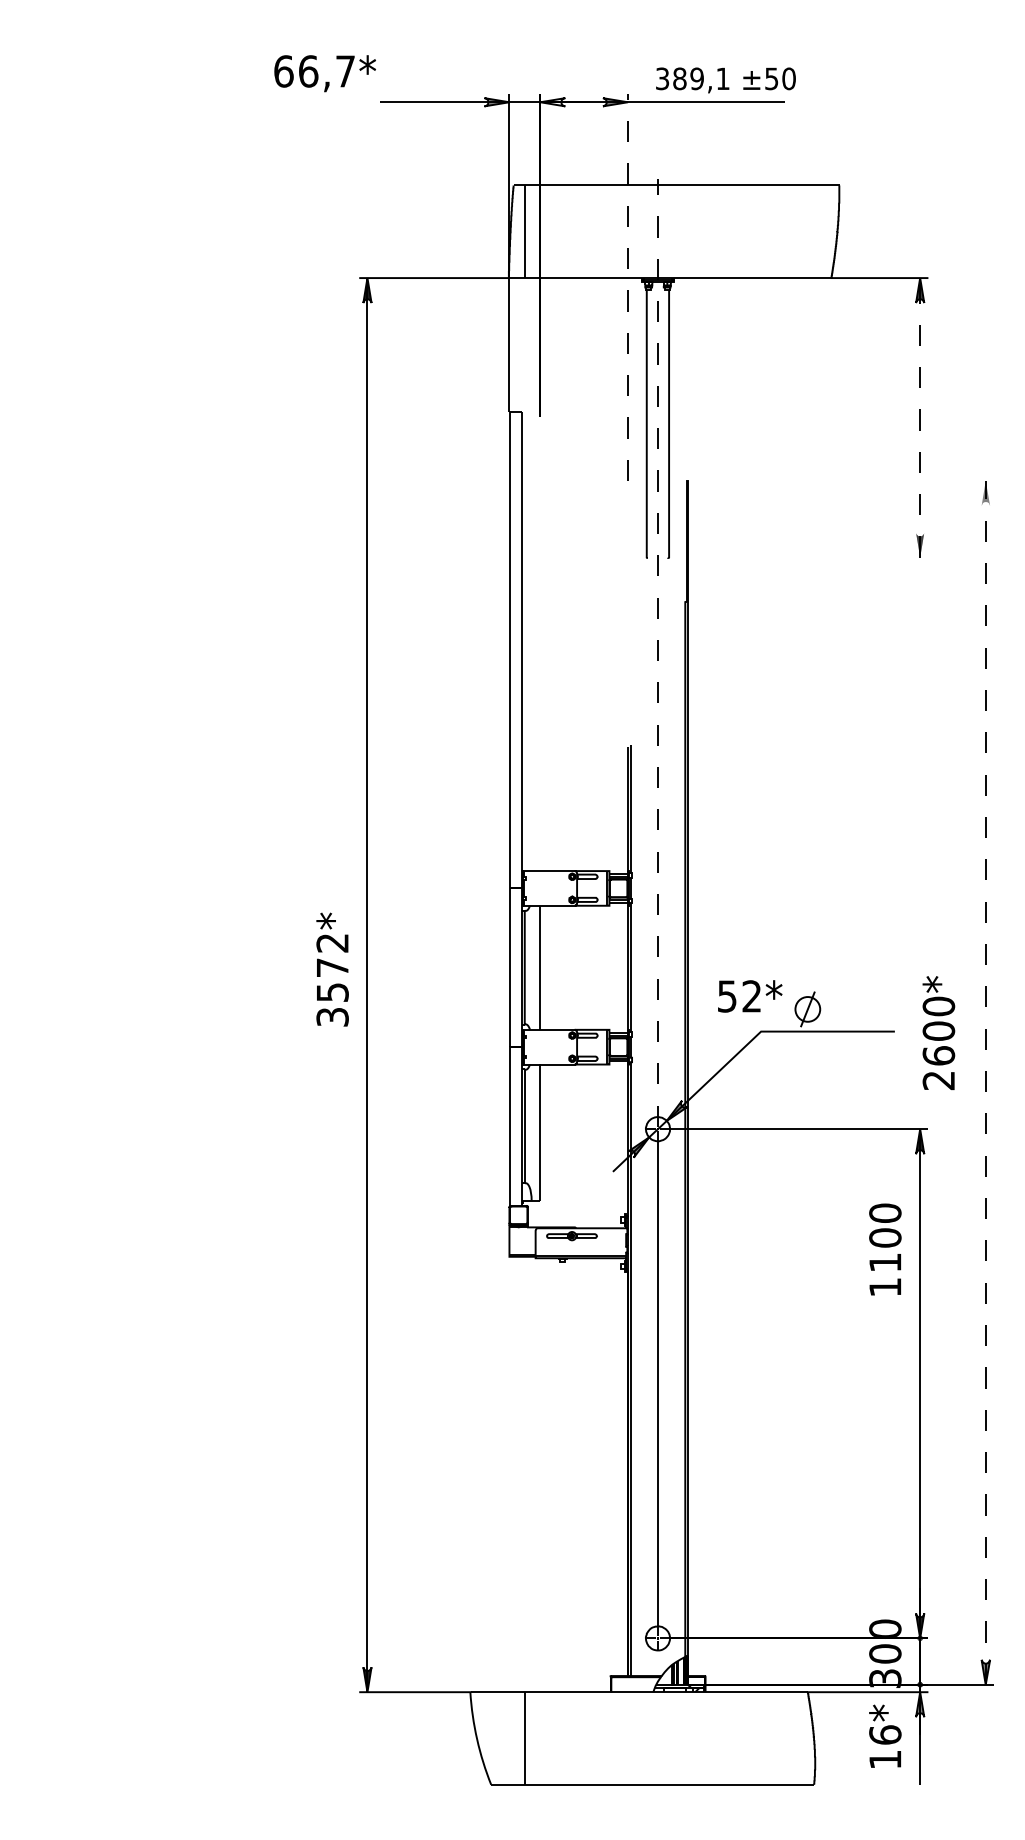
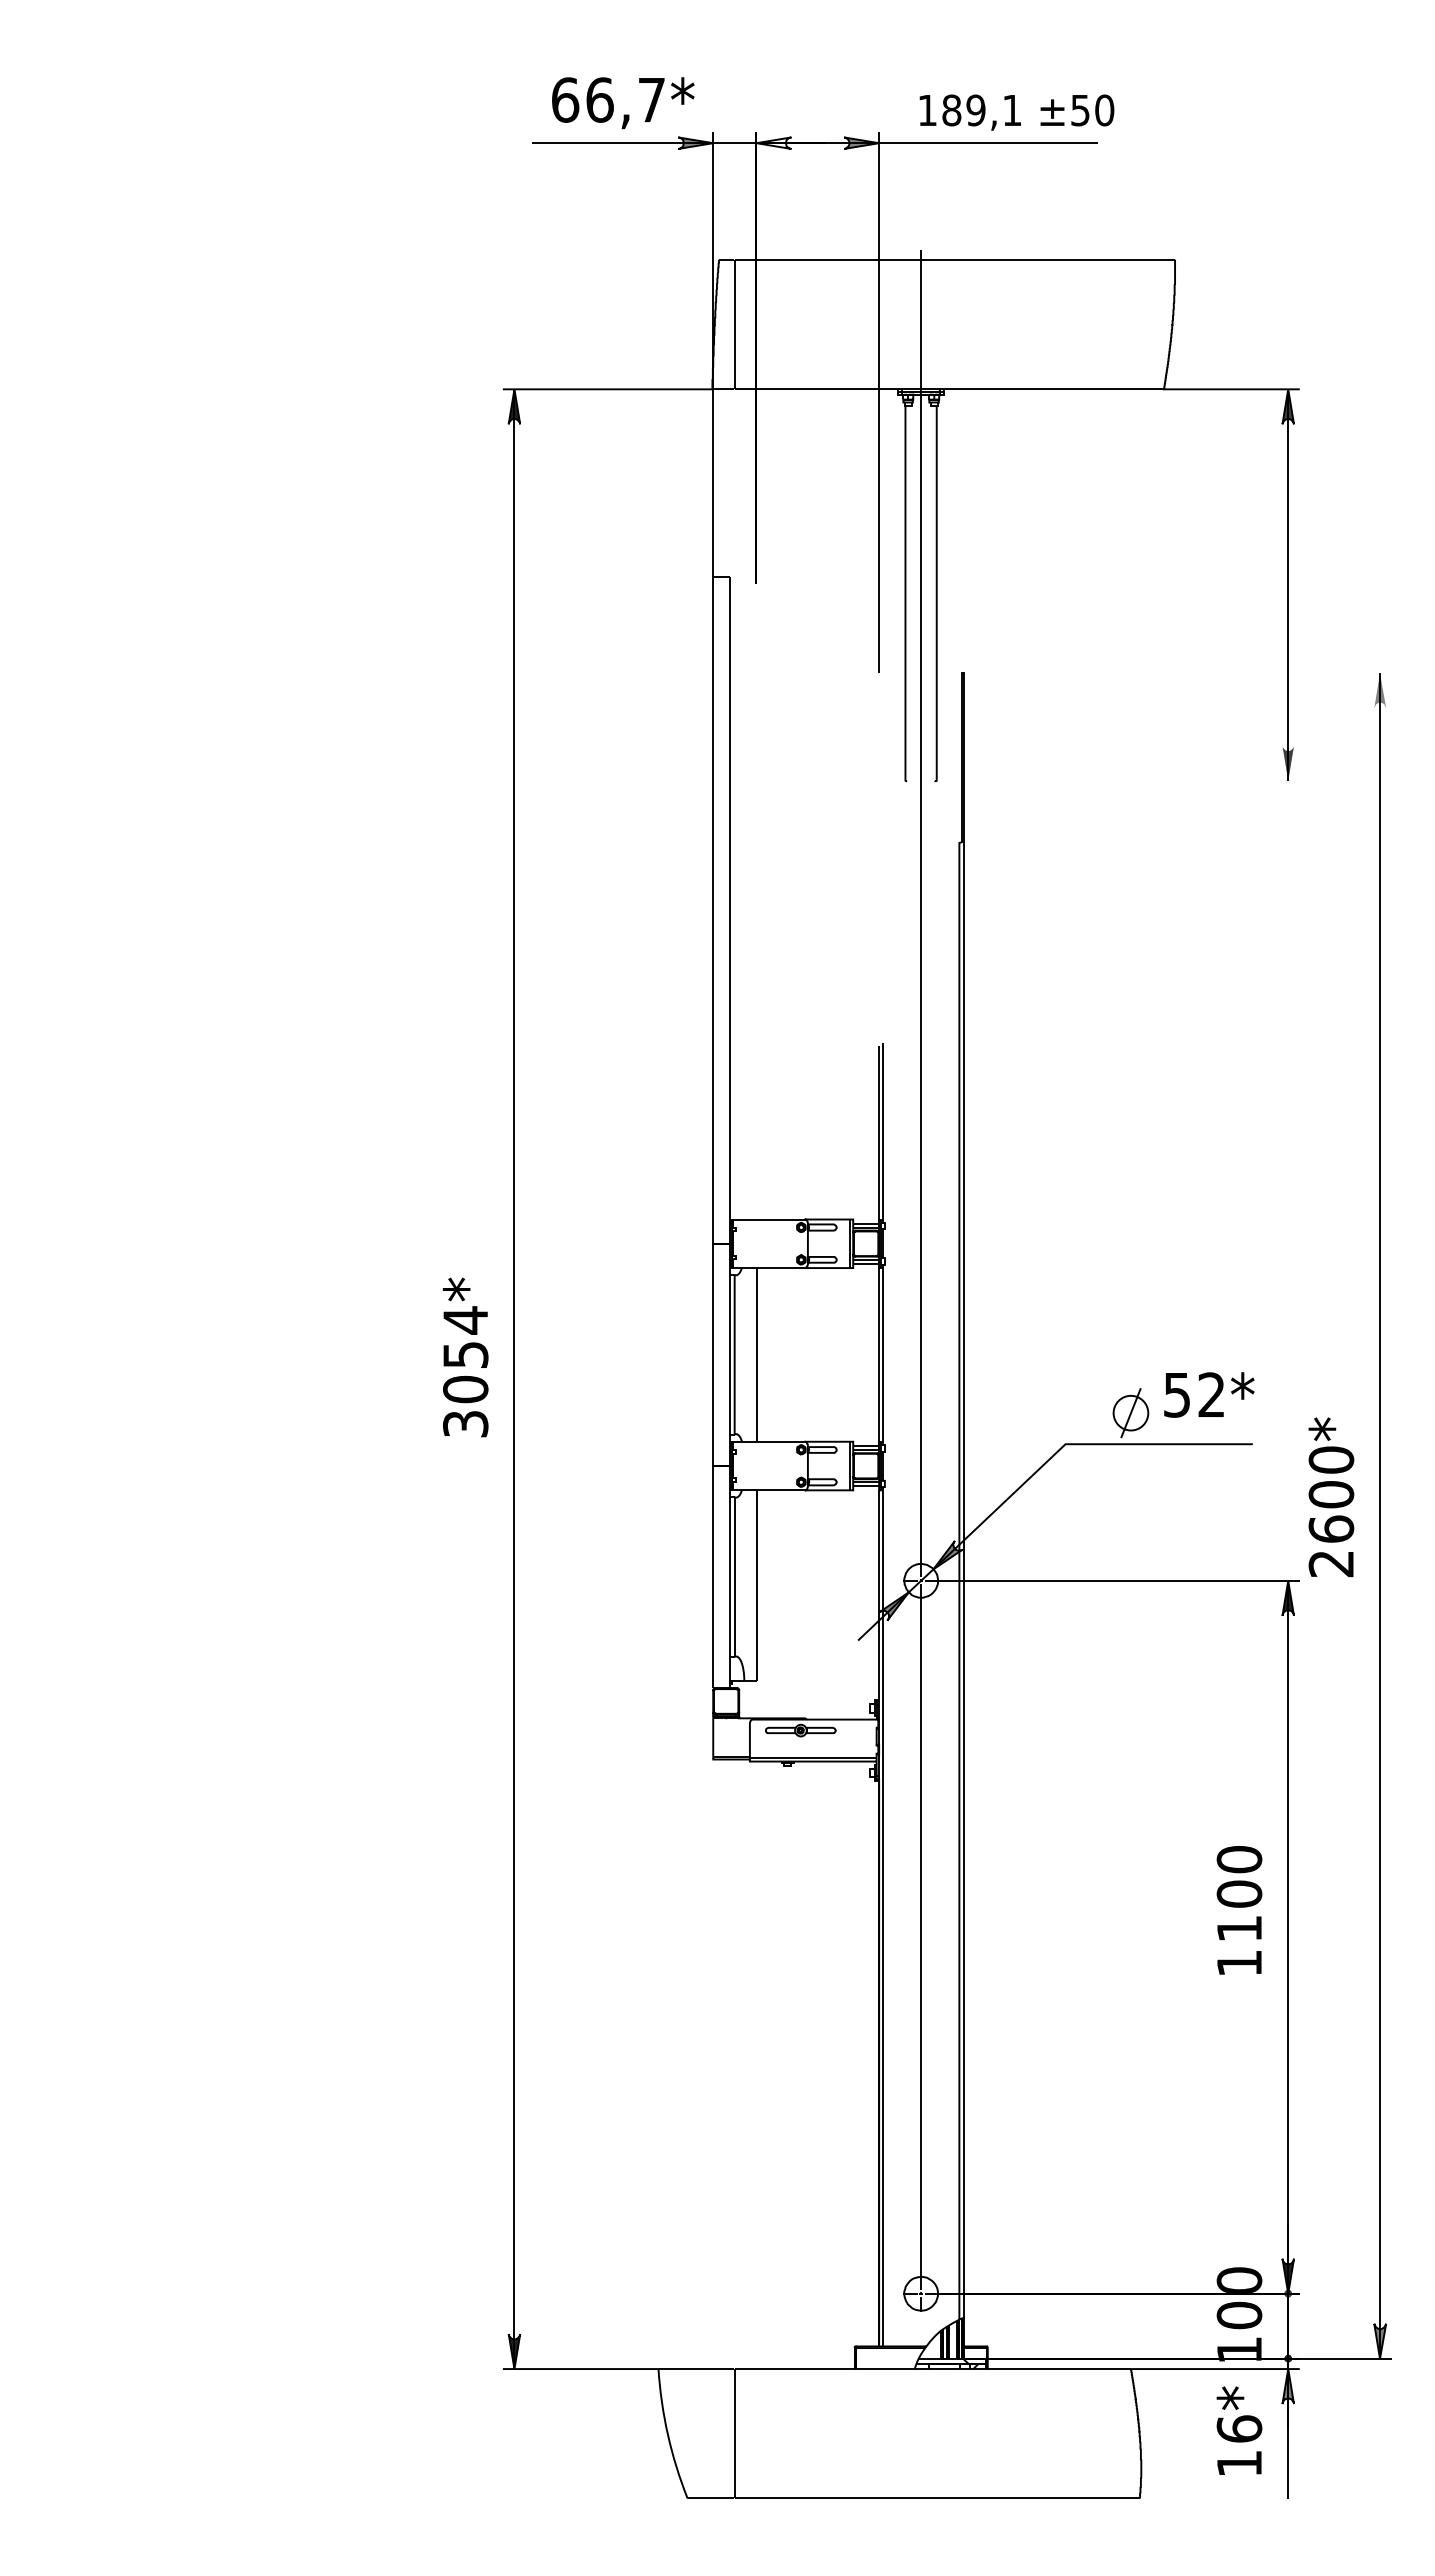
text: (325, 73) -> (623, 103), moved
text: (662, 78) -> (927, 110), 389,1 -> 189,1
line: (628, 287) -> (879, 402), dashed -> solid
line: (920, 418) -> (1288, 585), dashed -> solid
line: (658, 652) -> (921, 913), dashed -> solid
text: (332, 967) -> (465, 1354), 3572* -> 3054*
text: (750, 996) -> (1209, 1394), moved
text: (938, 1033) -> (1331, 1497), moved
line: (986, 1083) -> (1380, 1516), dashed -> solid
text: (885, 1249) -> (1239, 1910), moved
text: (885, 1678) -> (1239, 2350), 300 -> 100

